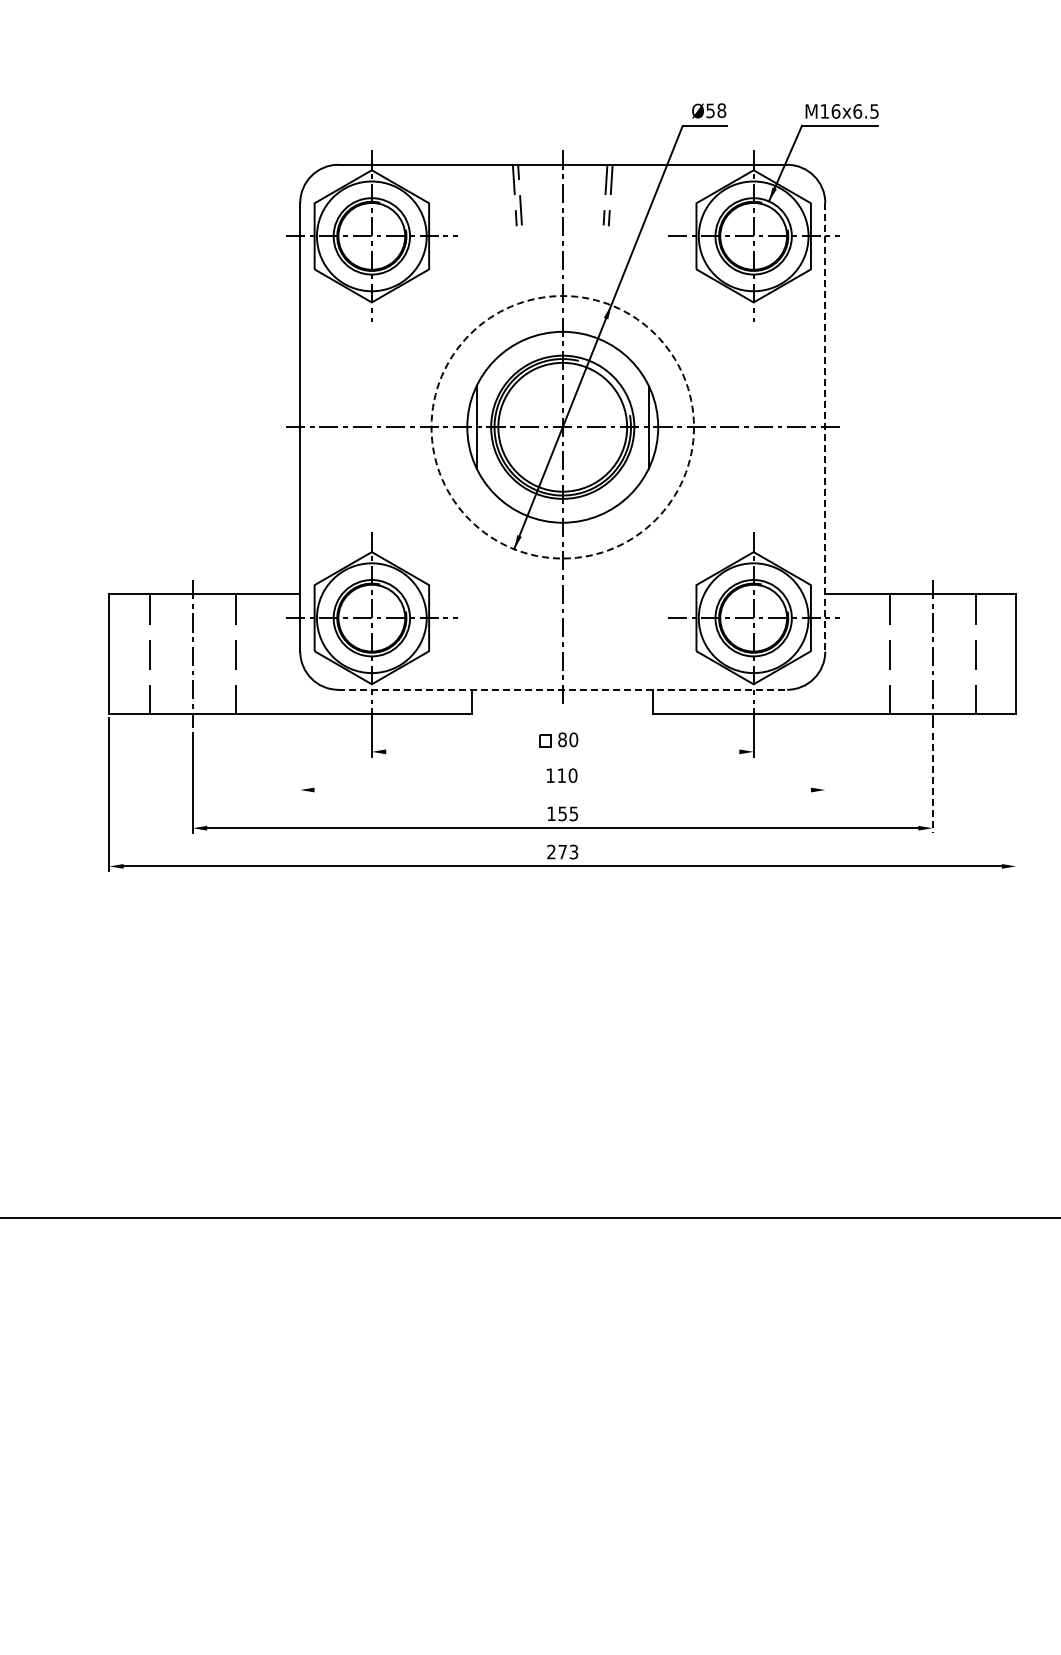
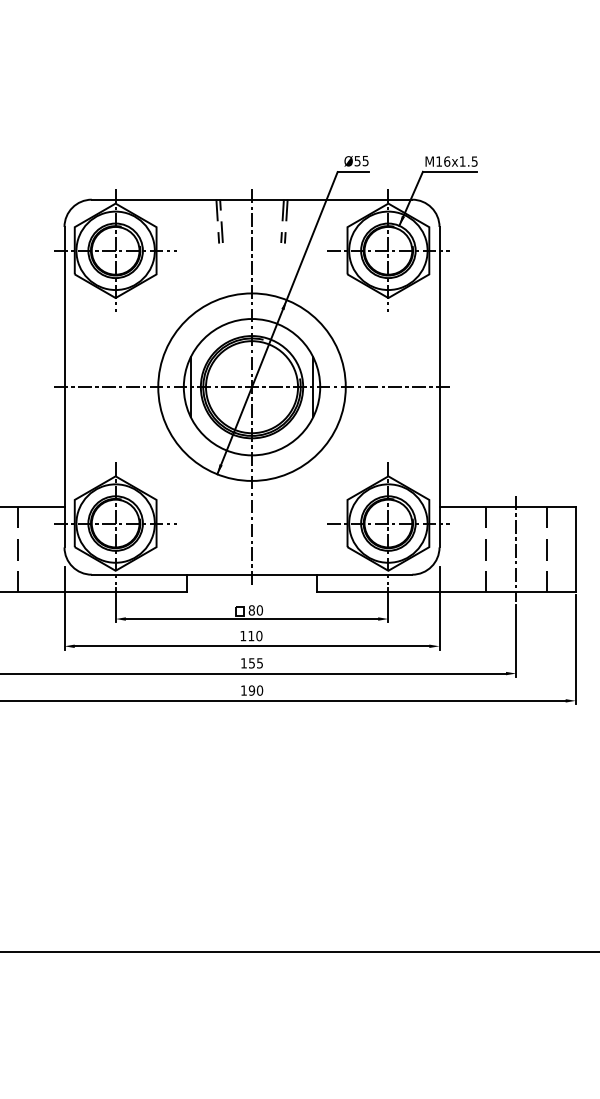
text: (721, 110) -> (365, 160), Ø58 -> Ø55
text: (857, 111) -> (462, 161), M16x6.5 -> M16x1.5
circle: (562, 427) -> (251, 387), dashed -> solid
line: (825, 427) -> (439, 387), dashed -> solid
line: (563, 689) -> (252, 574), dashed -> solid
line: (300, 736) -> (64, 608), added
line: (825, 736) -> (439, 608), added
line: (562, 751) -> (251, 618), added
line: (932, 783) -> (516, 641), dashed -> solid
line: (562, 790) -> (251, 646), added
line: (1016, 794) -> (576, 649), added
text: (562, 851) -> (251, 690), 273 -> 190

